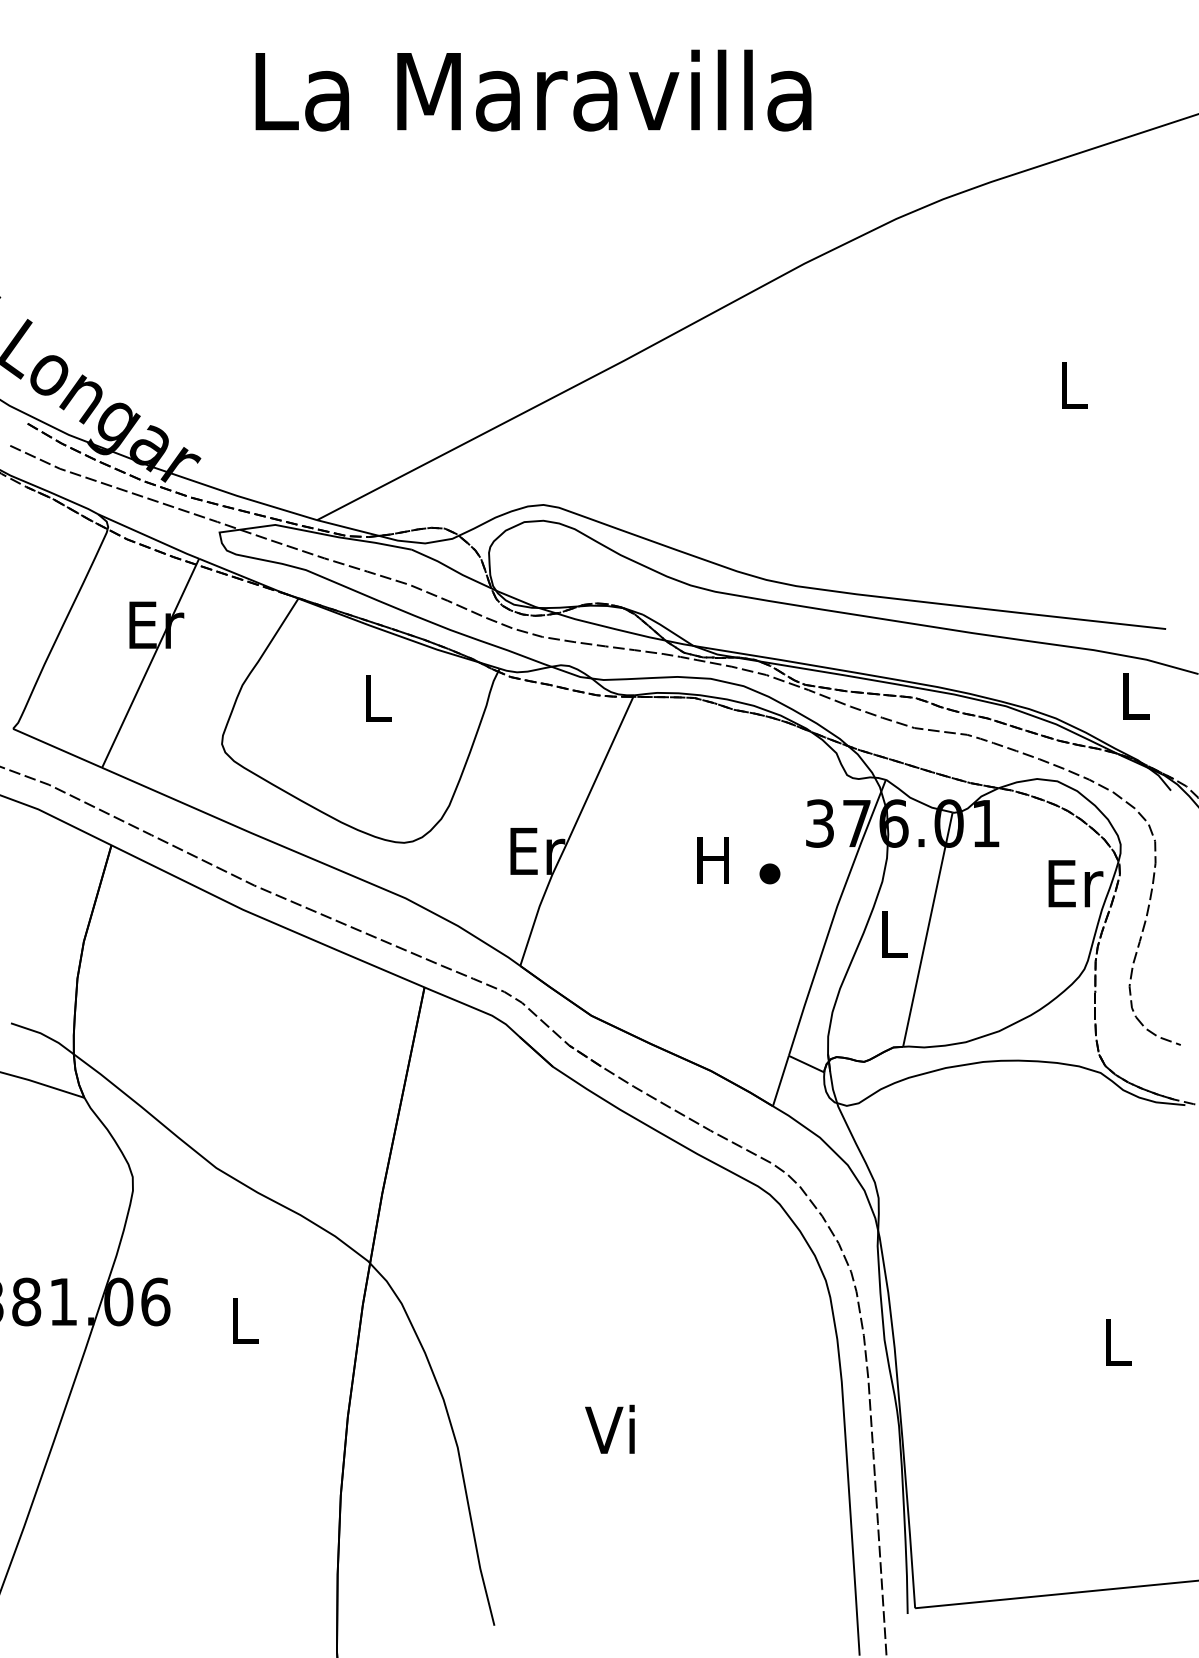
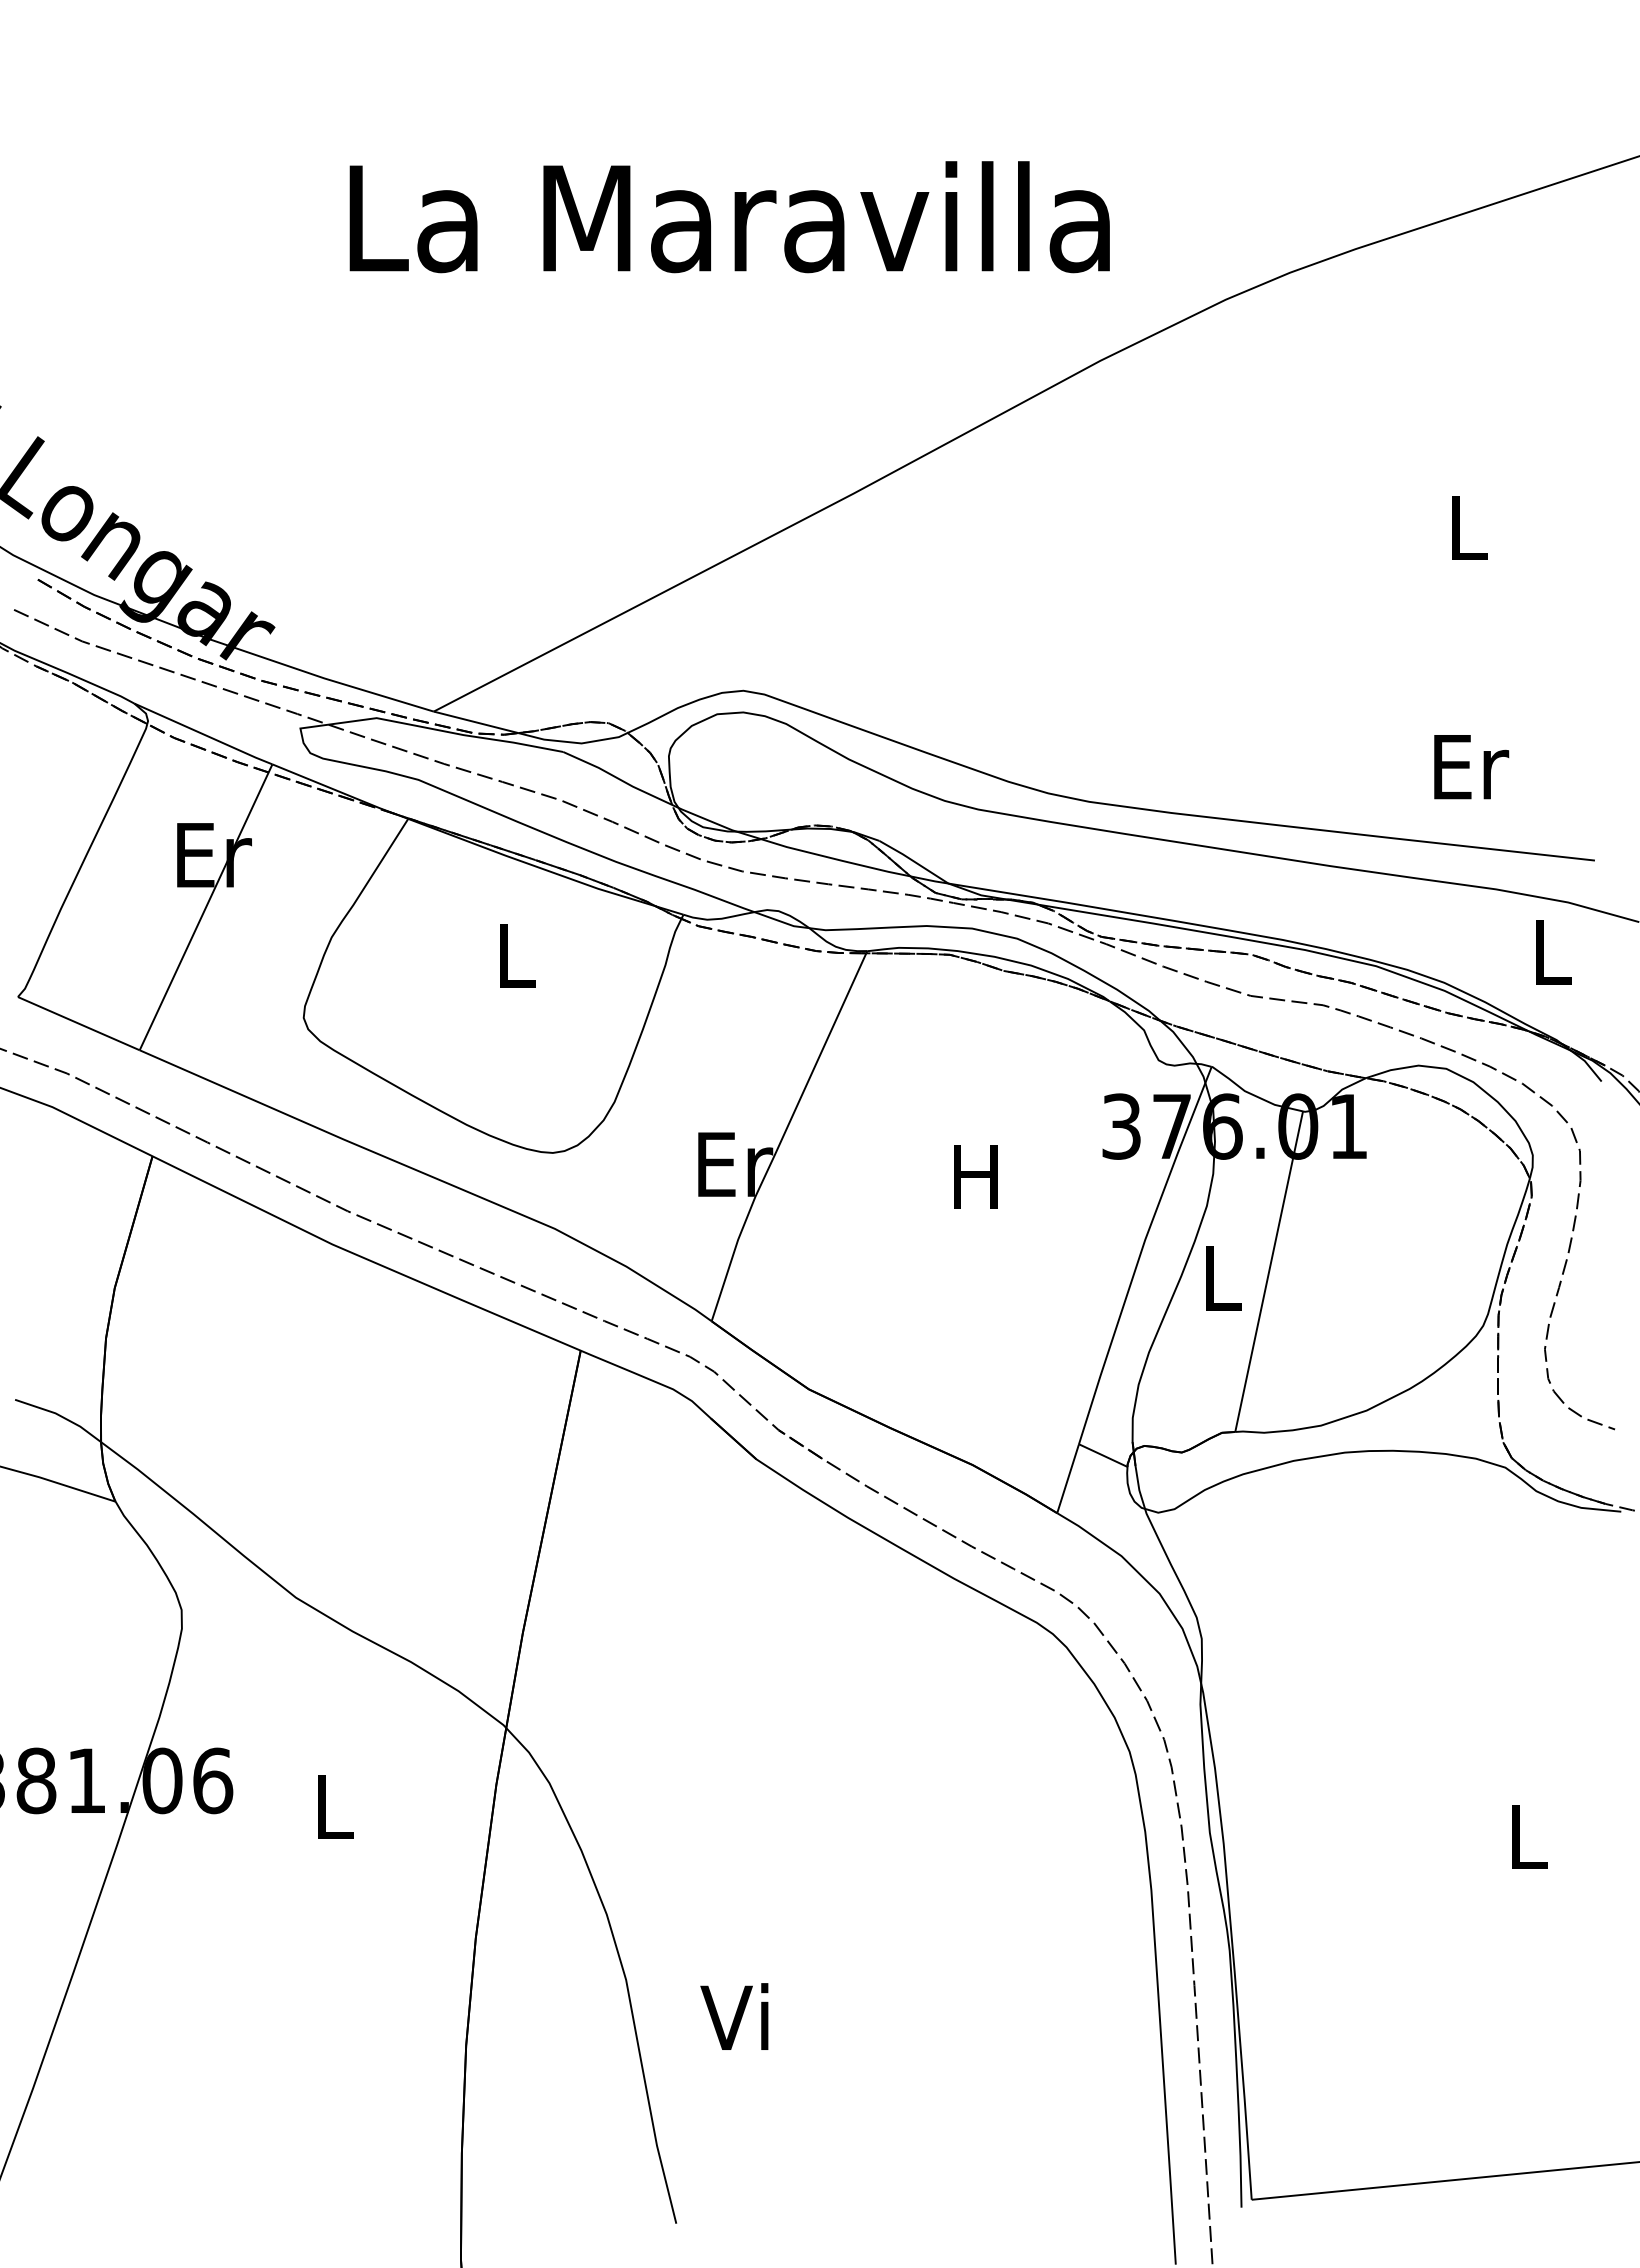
text: (533, 90) -> (729, 216), moved
part: (769, 873) -> (1052, 1194), removed
text: (1075, 883) -> (1471, 766), moved
text: (609, 1428) -> (733, 2015), moved

